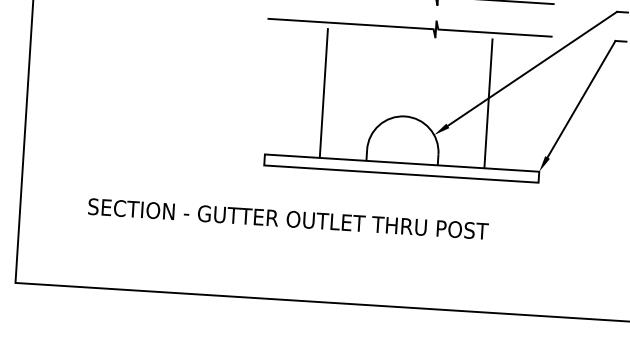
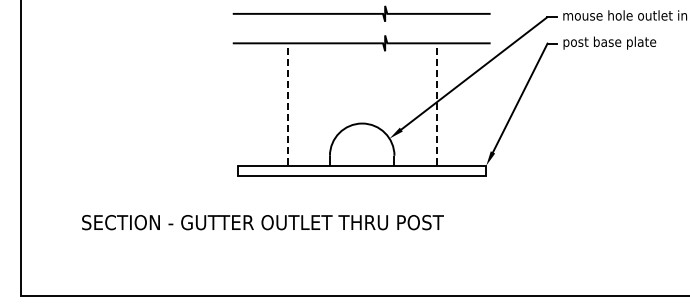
line: (323, 93) -> (287, 107), solid -> dashed
line: (488, 103) -> (436, 107), solid -> dashed

